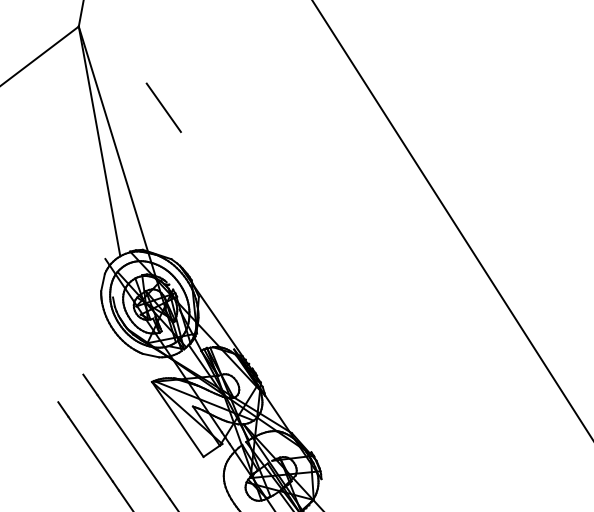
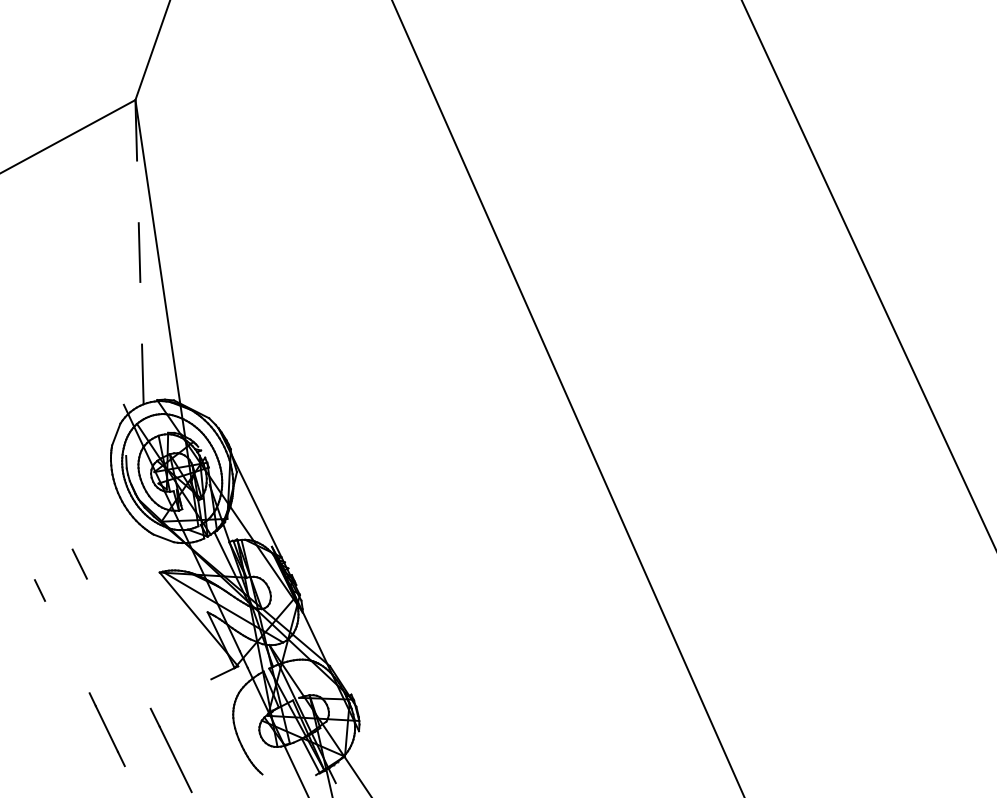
line: (163, 107) -> (228, 221), removed
line: (99, 140) -> (139, 251), solid -> dashed
line: (177, 419) -> (185, 625), removed
line: (128, 440) -> (118, 643), removed
line: (90, 448) -> (67, 646), removed

